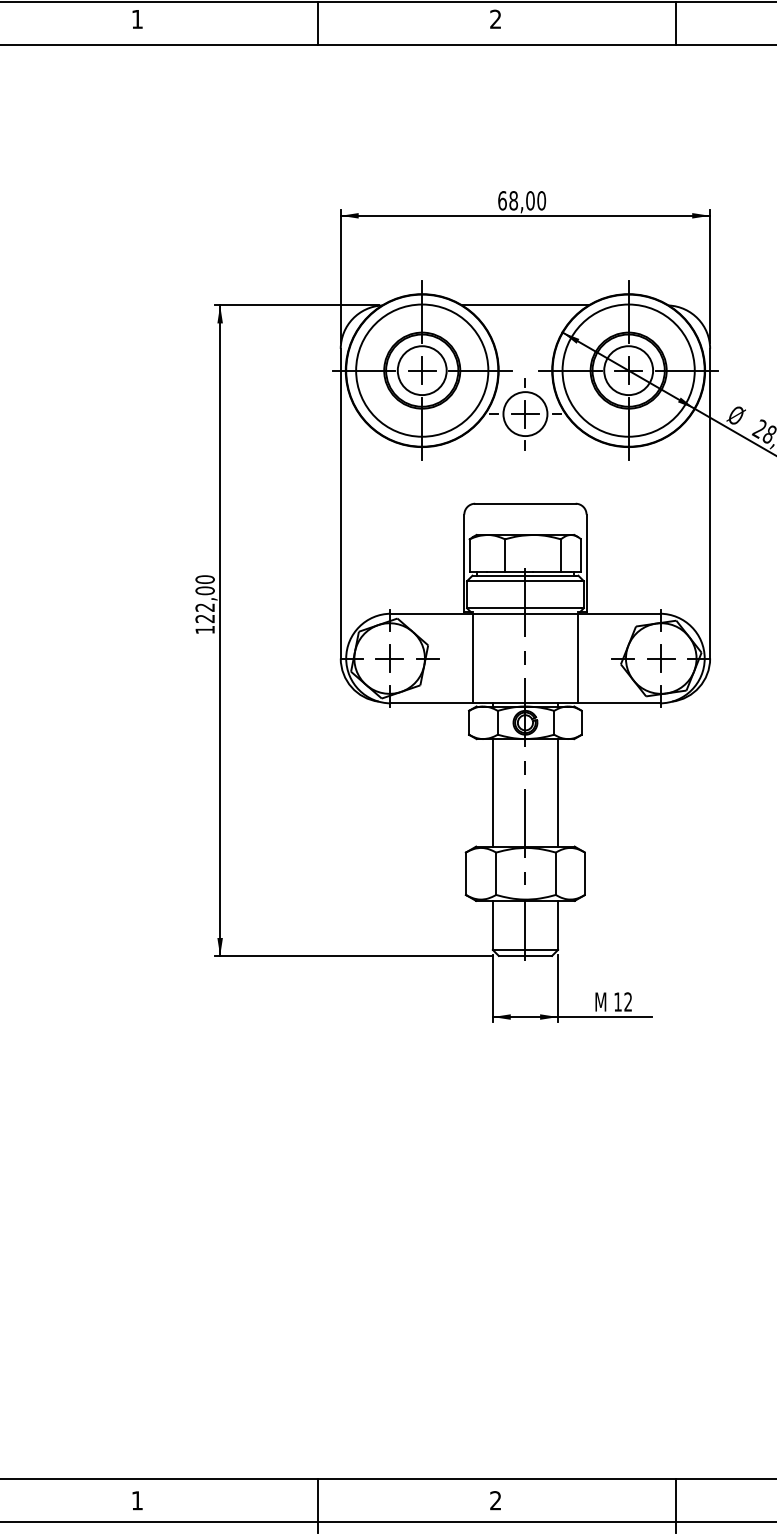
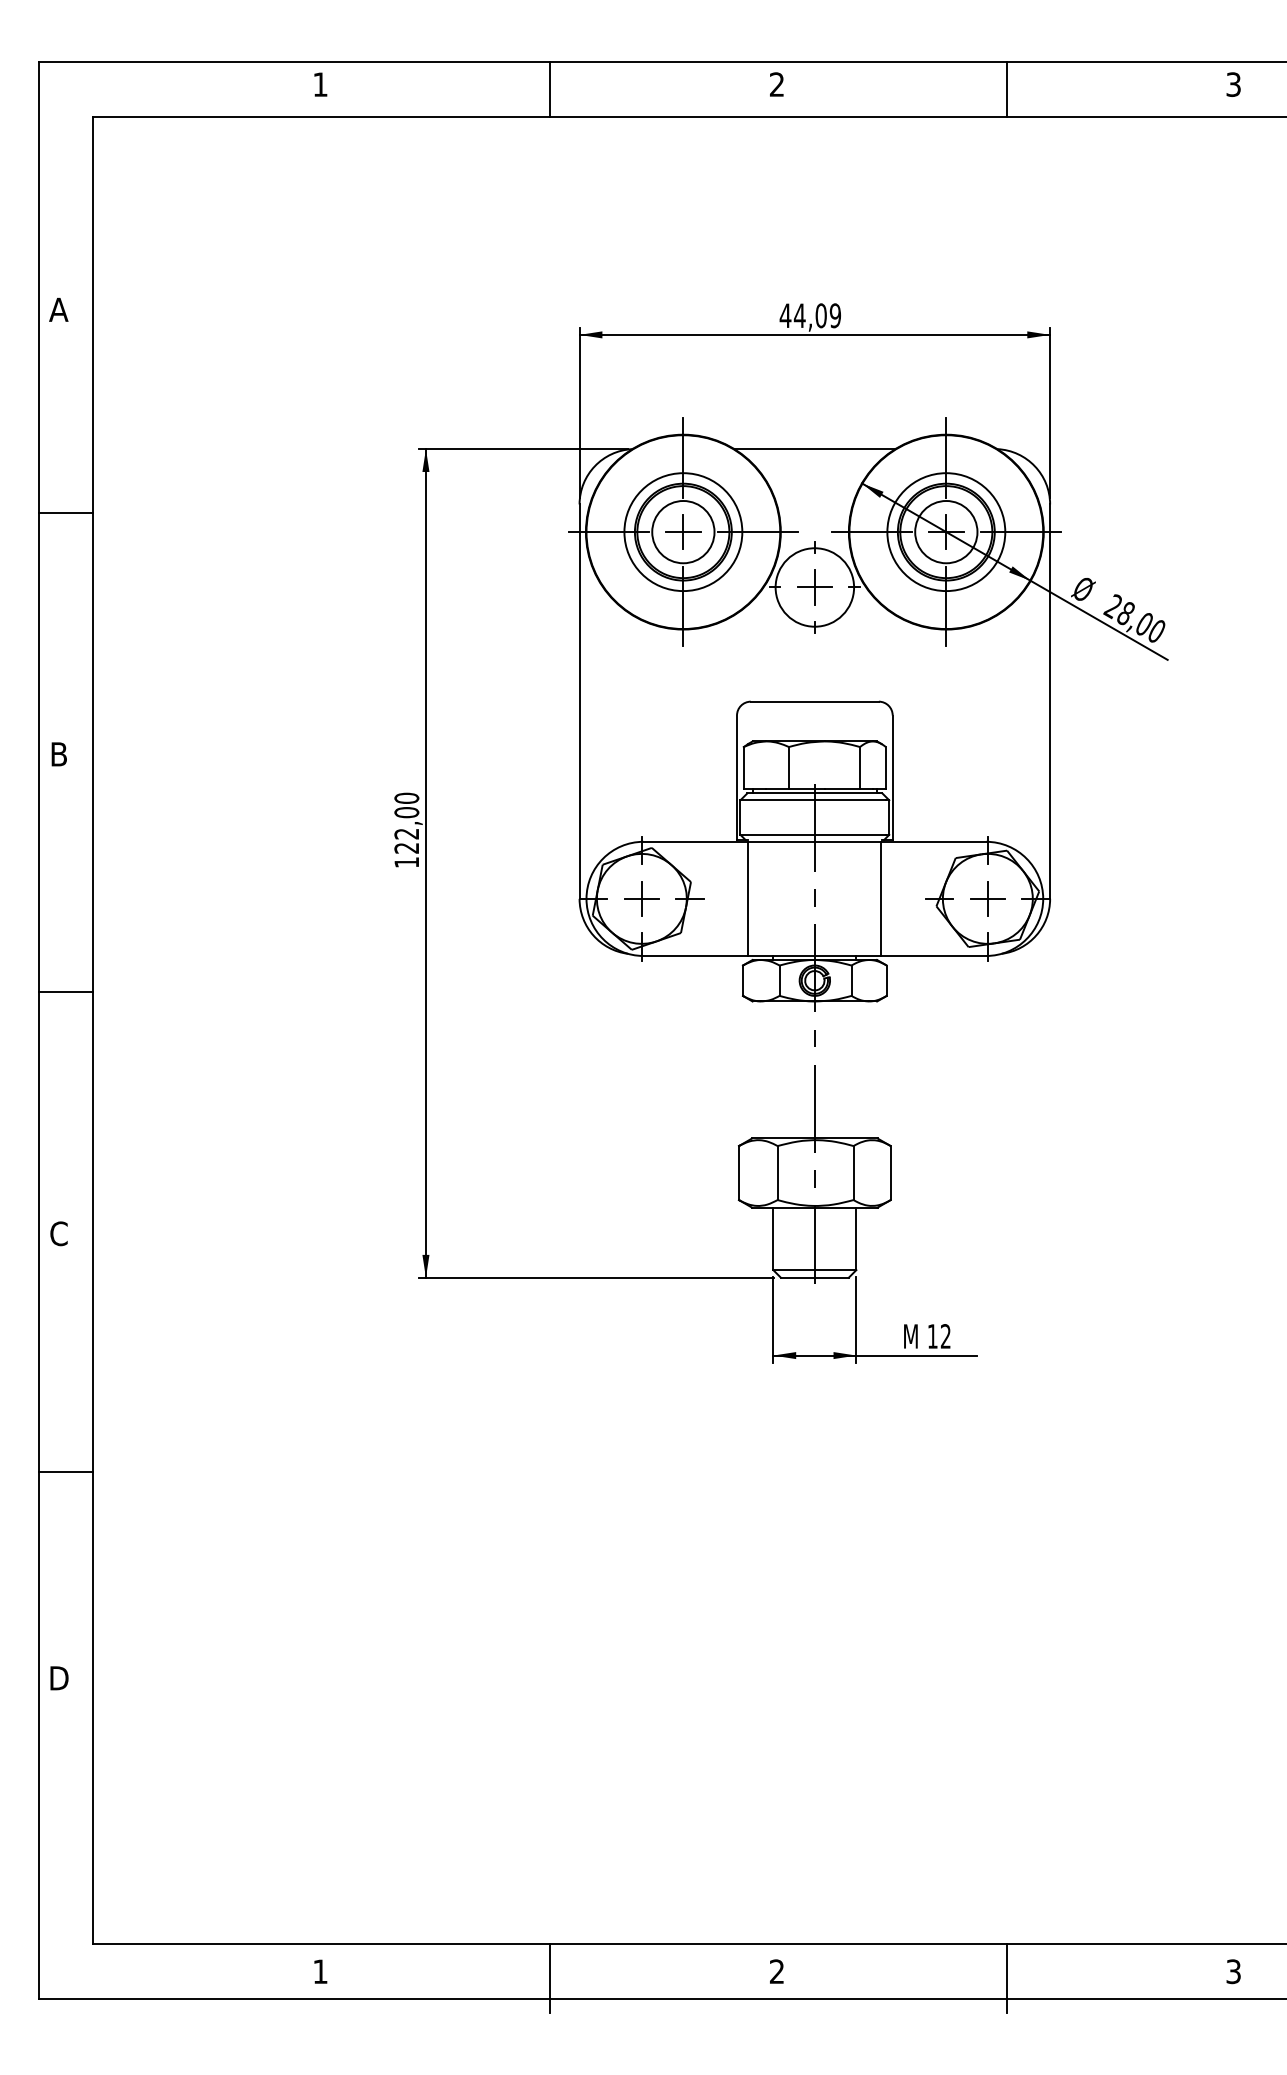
text: (522, 200) -> (810, 315), 68,00 -> 44,09
circle: (422, 370) -> (683, 531), size x0.7
circle: (628, 370) -> (946, 531), size x0.7
circle: (525, 414) -> (814, 587), size x1.4
line: (492, 792) -> (773, 1069), removed
line: (558, 792) -> (856, 1069), removed

